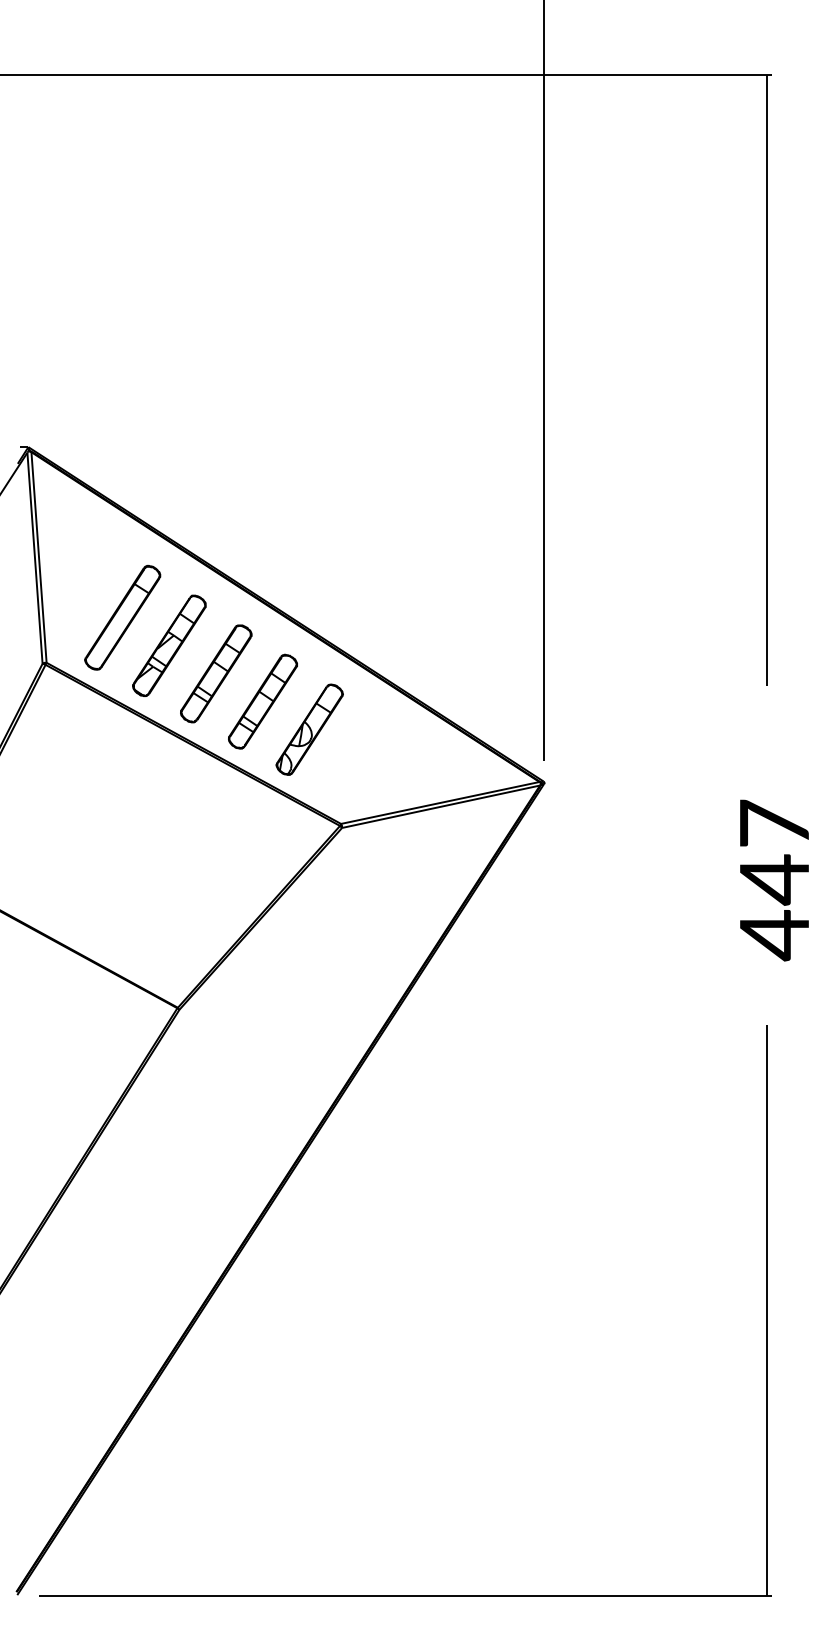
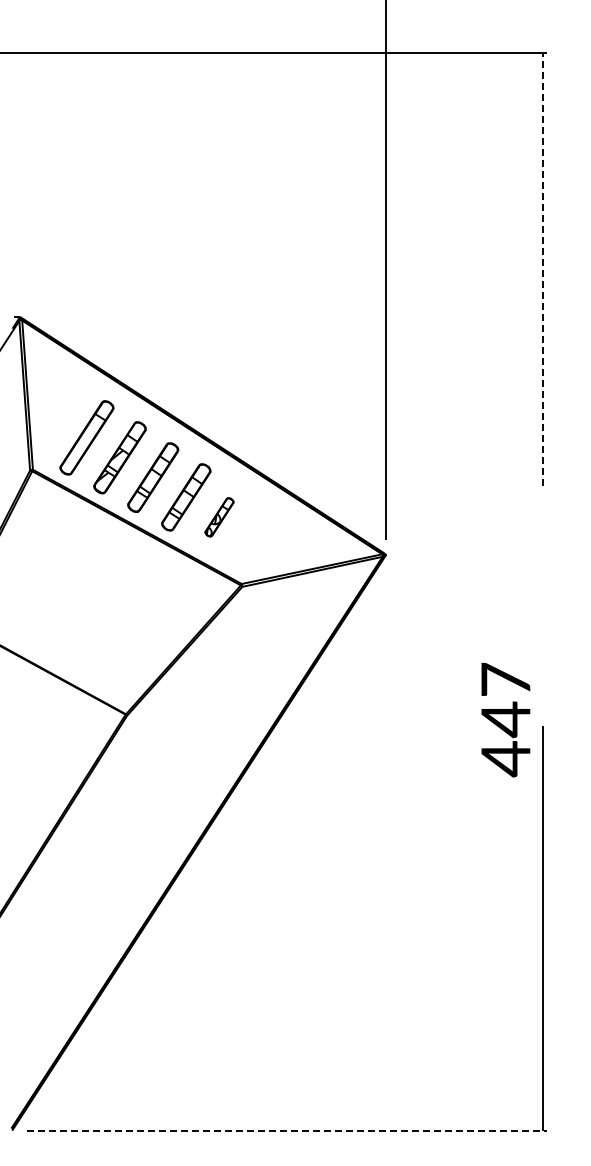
line: (766, 380) -> (543, 269), solid -> dashed
part: (309, 730) -> (219, 517), size x0.6
text: (773, 881) -> (505, 720), moved
line: (405, 1596) -> (287, 1131), solid -> dashed

